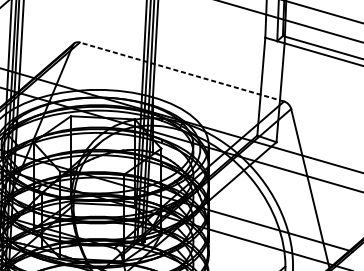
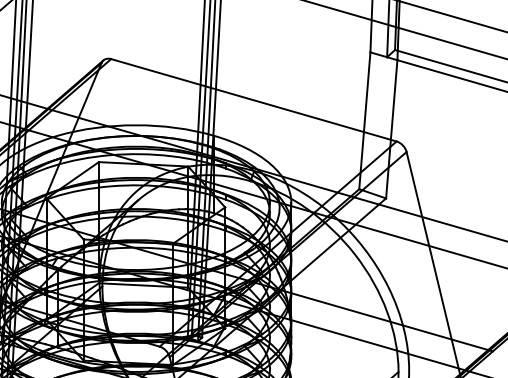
line: (181, 72) -> (253, 100), dashed -> solid

